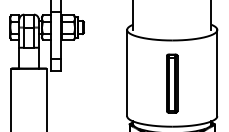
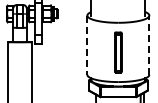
line: (127, 73) -> (87, 45), solid -> dashed
line: (217, 73) -> (149, 45), solid -> dashed

